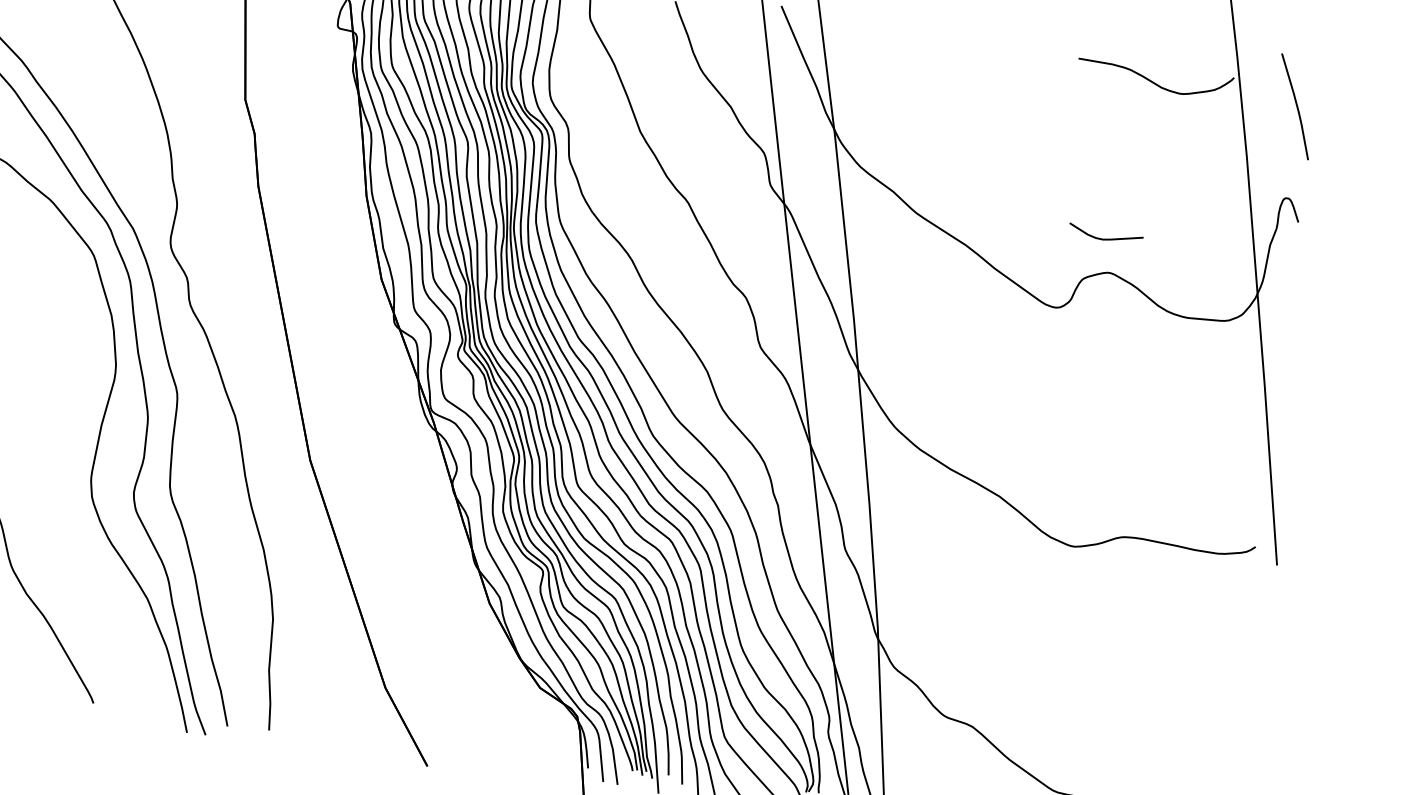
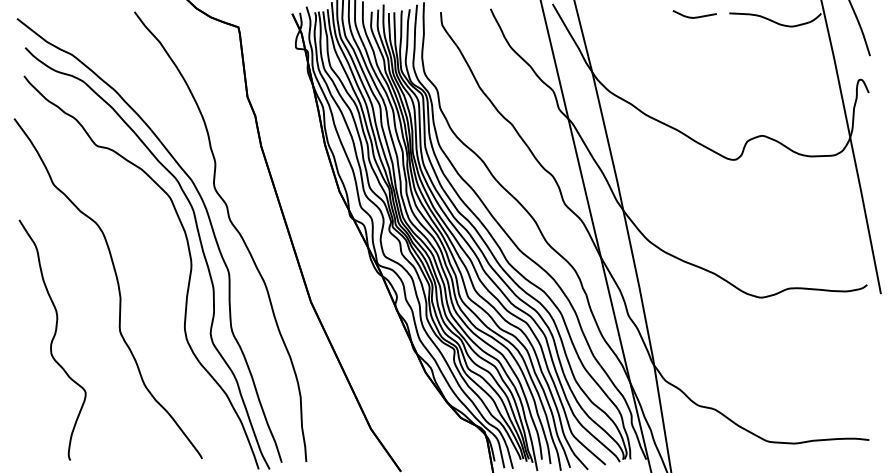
curve: (1105, 237) -> (694, 16), moved

